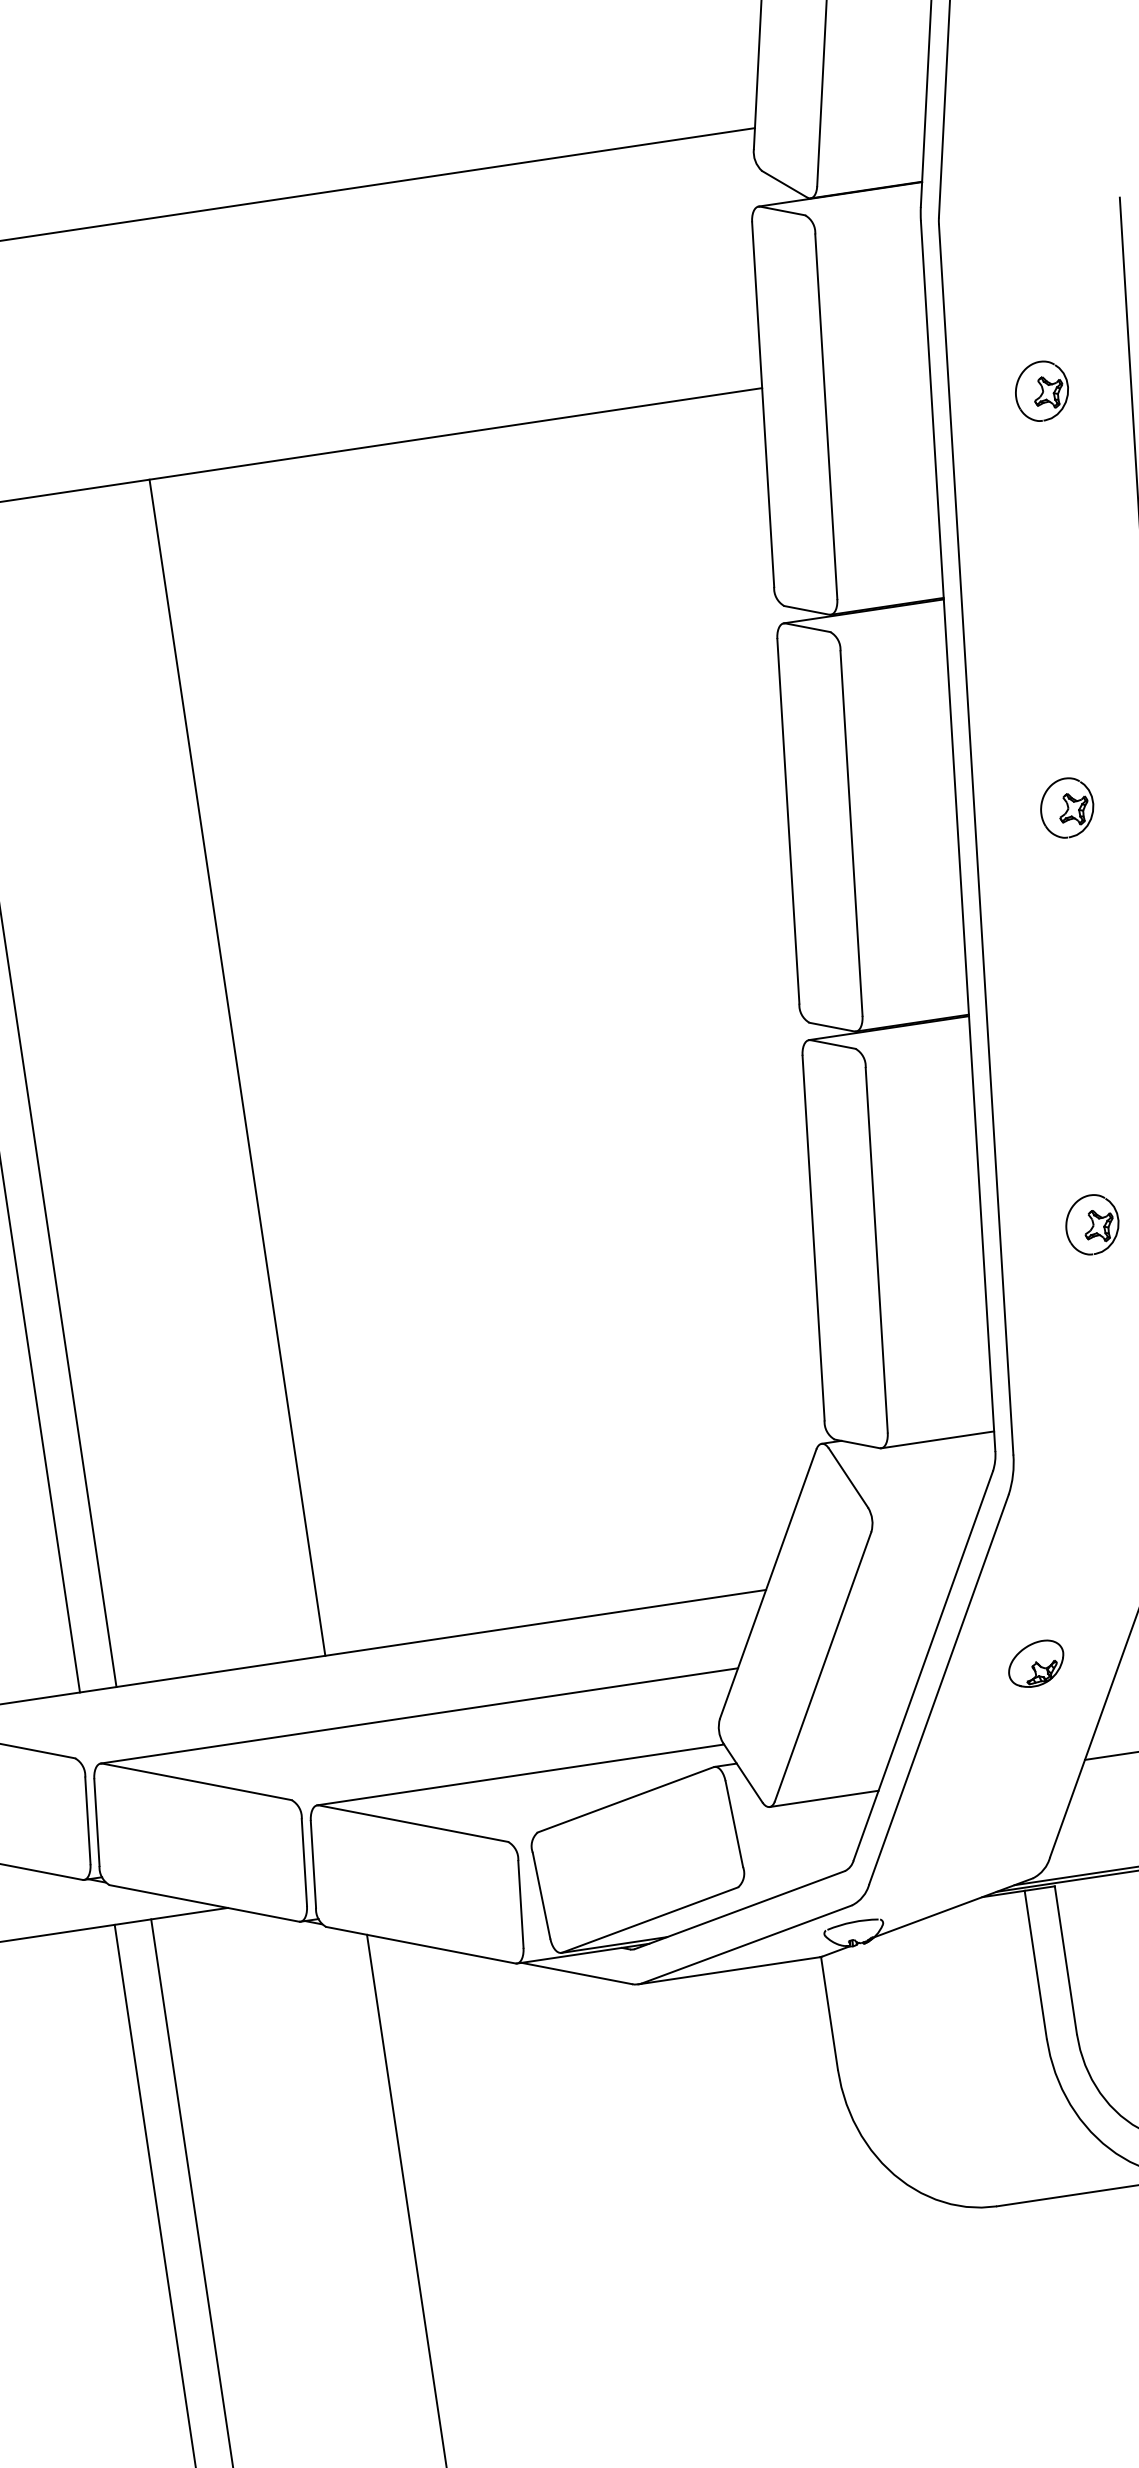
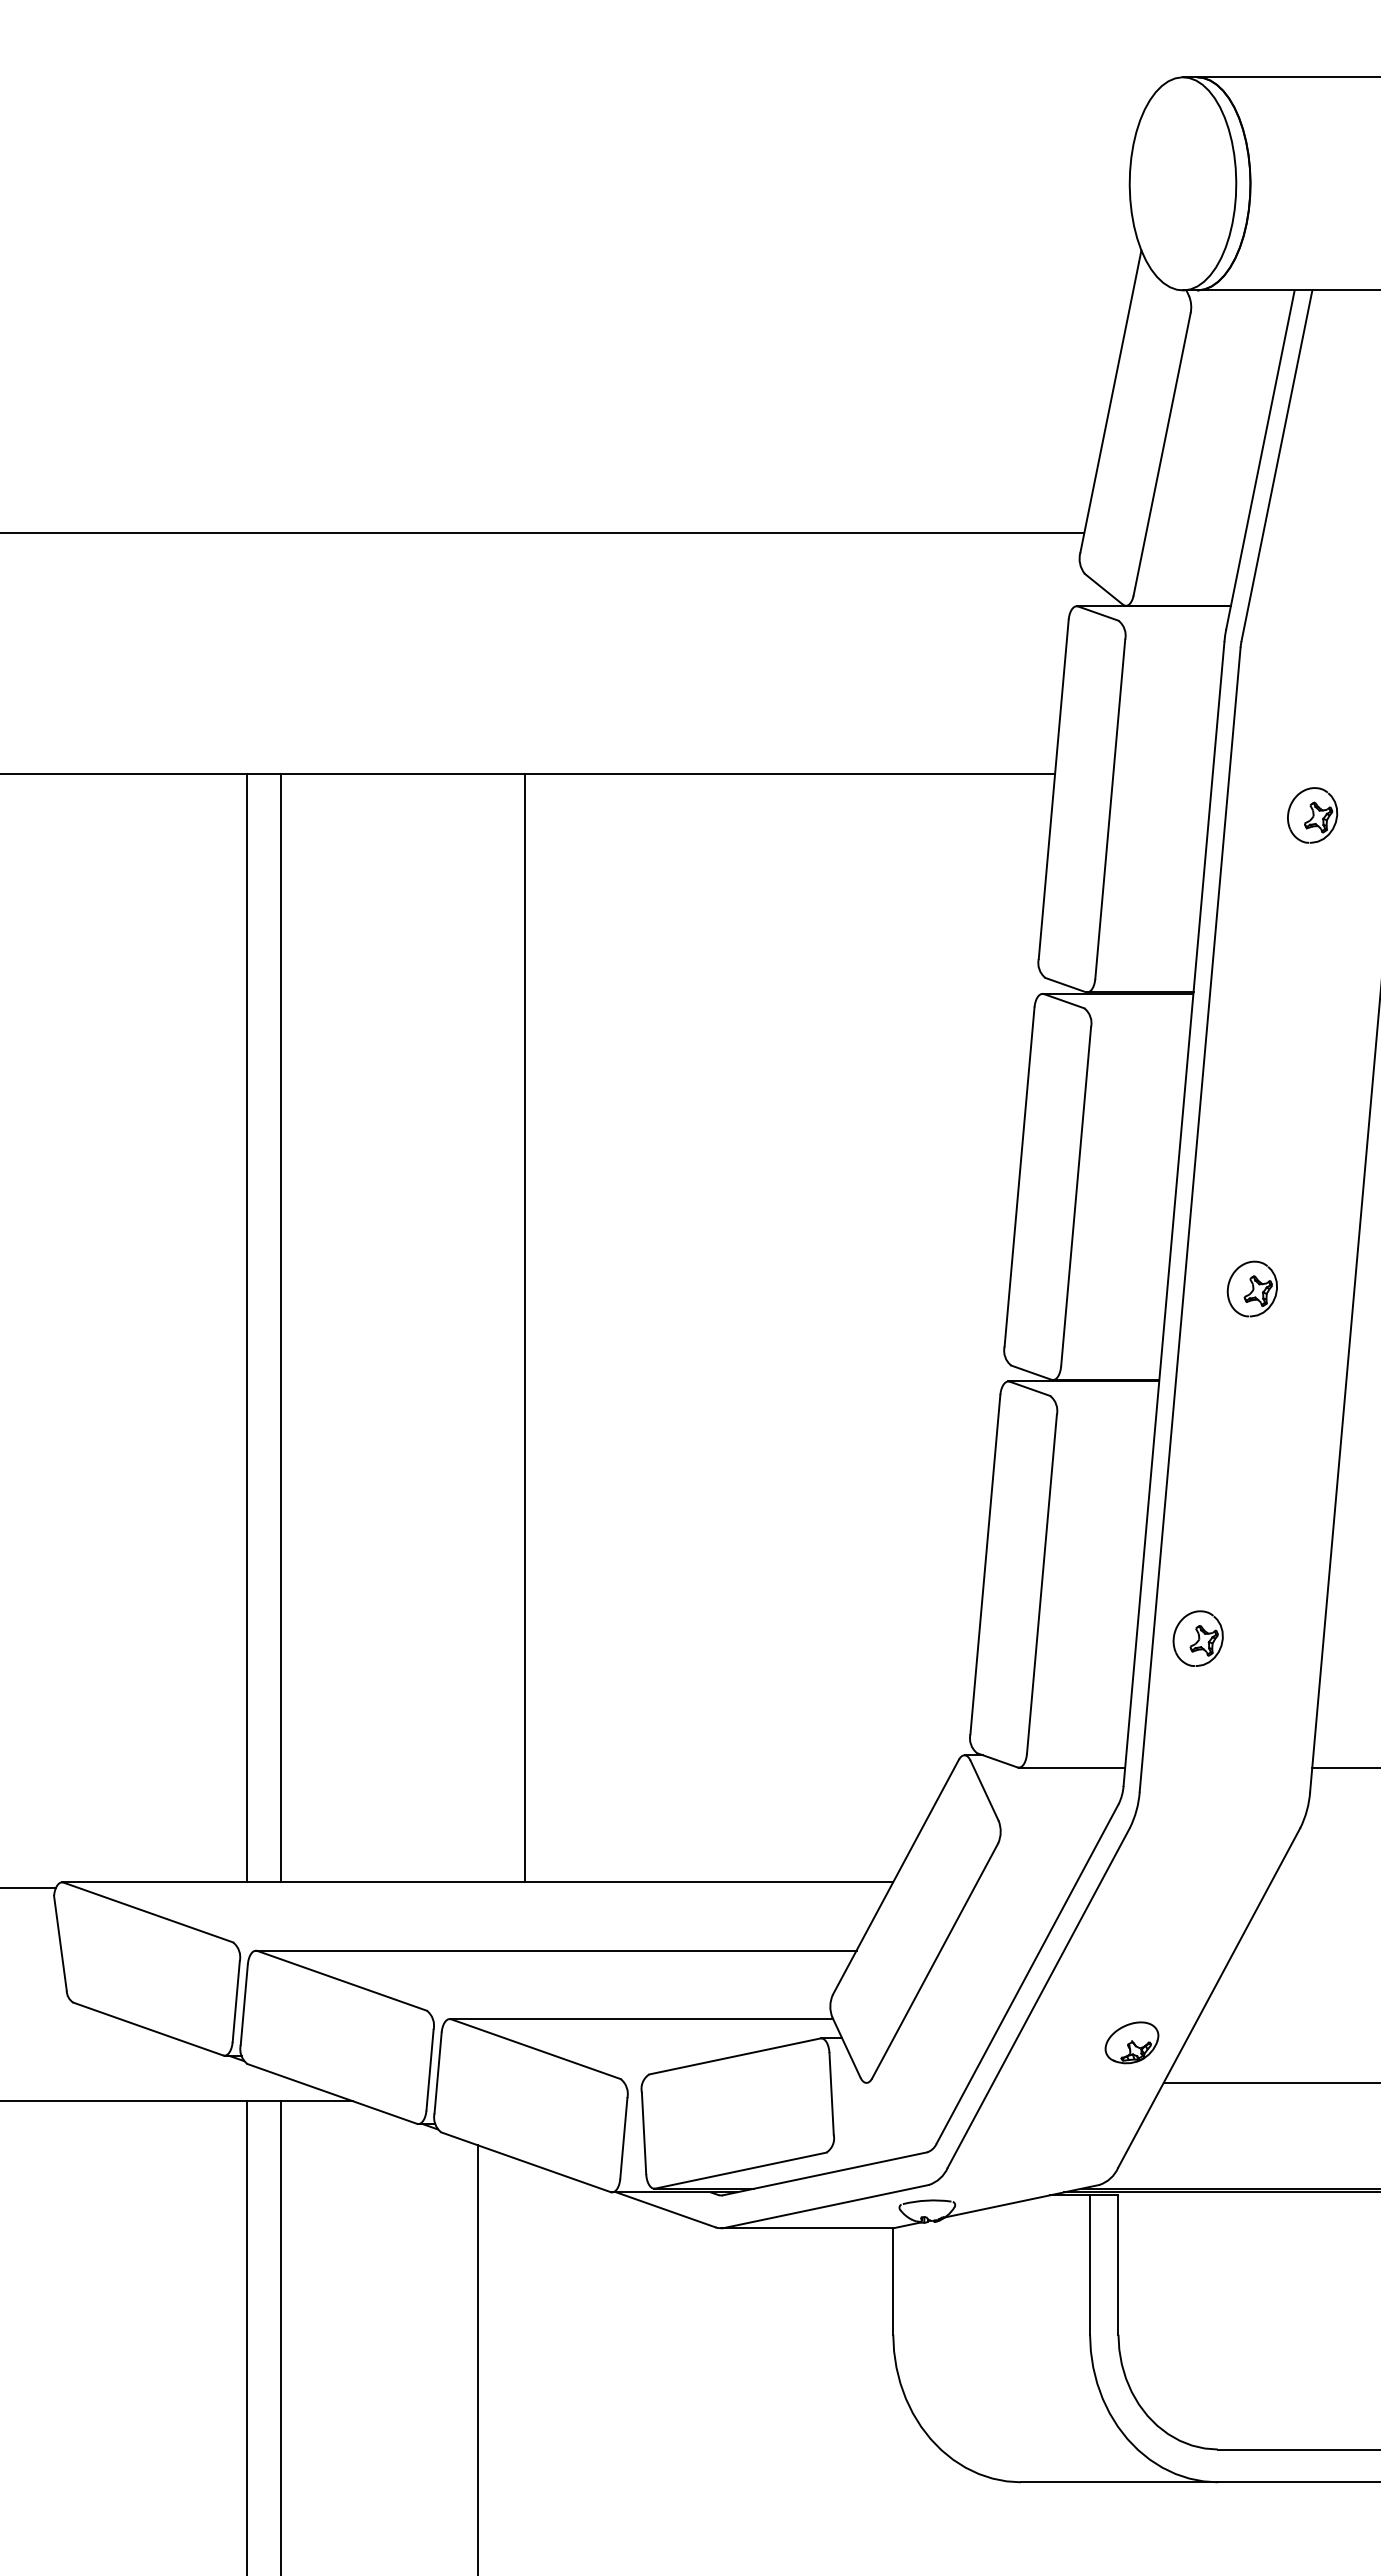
part: (1066, 807) -> (1251, 1288), moved
line: (237, 1068) -> (524, 1328), moved
part: (1091, 1224) -> (1197, 1638), moved
part: (1035, 1663) -> (1131, 2042), moved
line: (823, 1798) -> (917, 2082), removed

